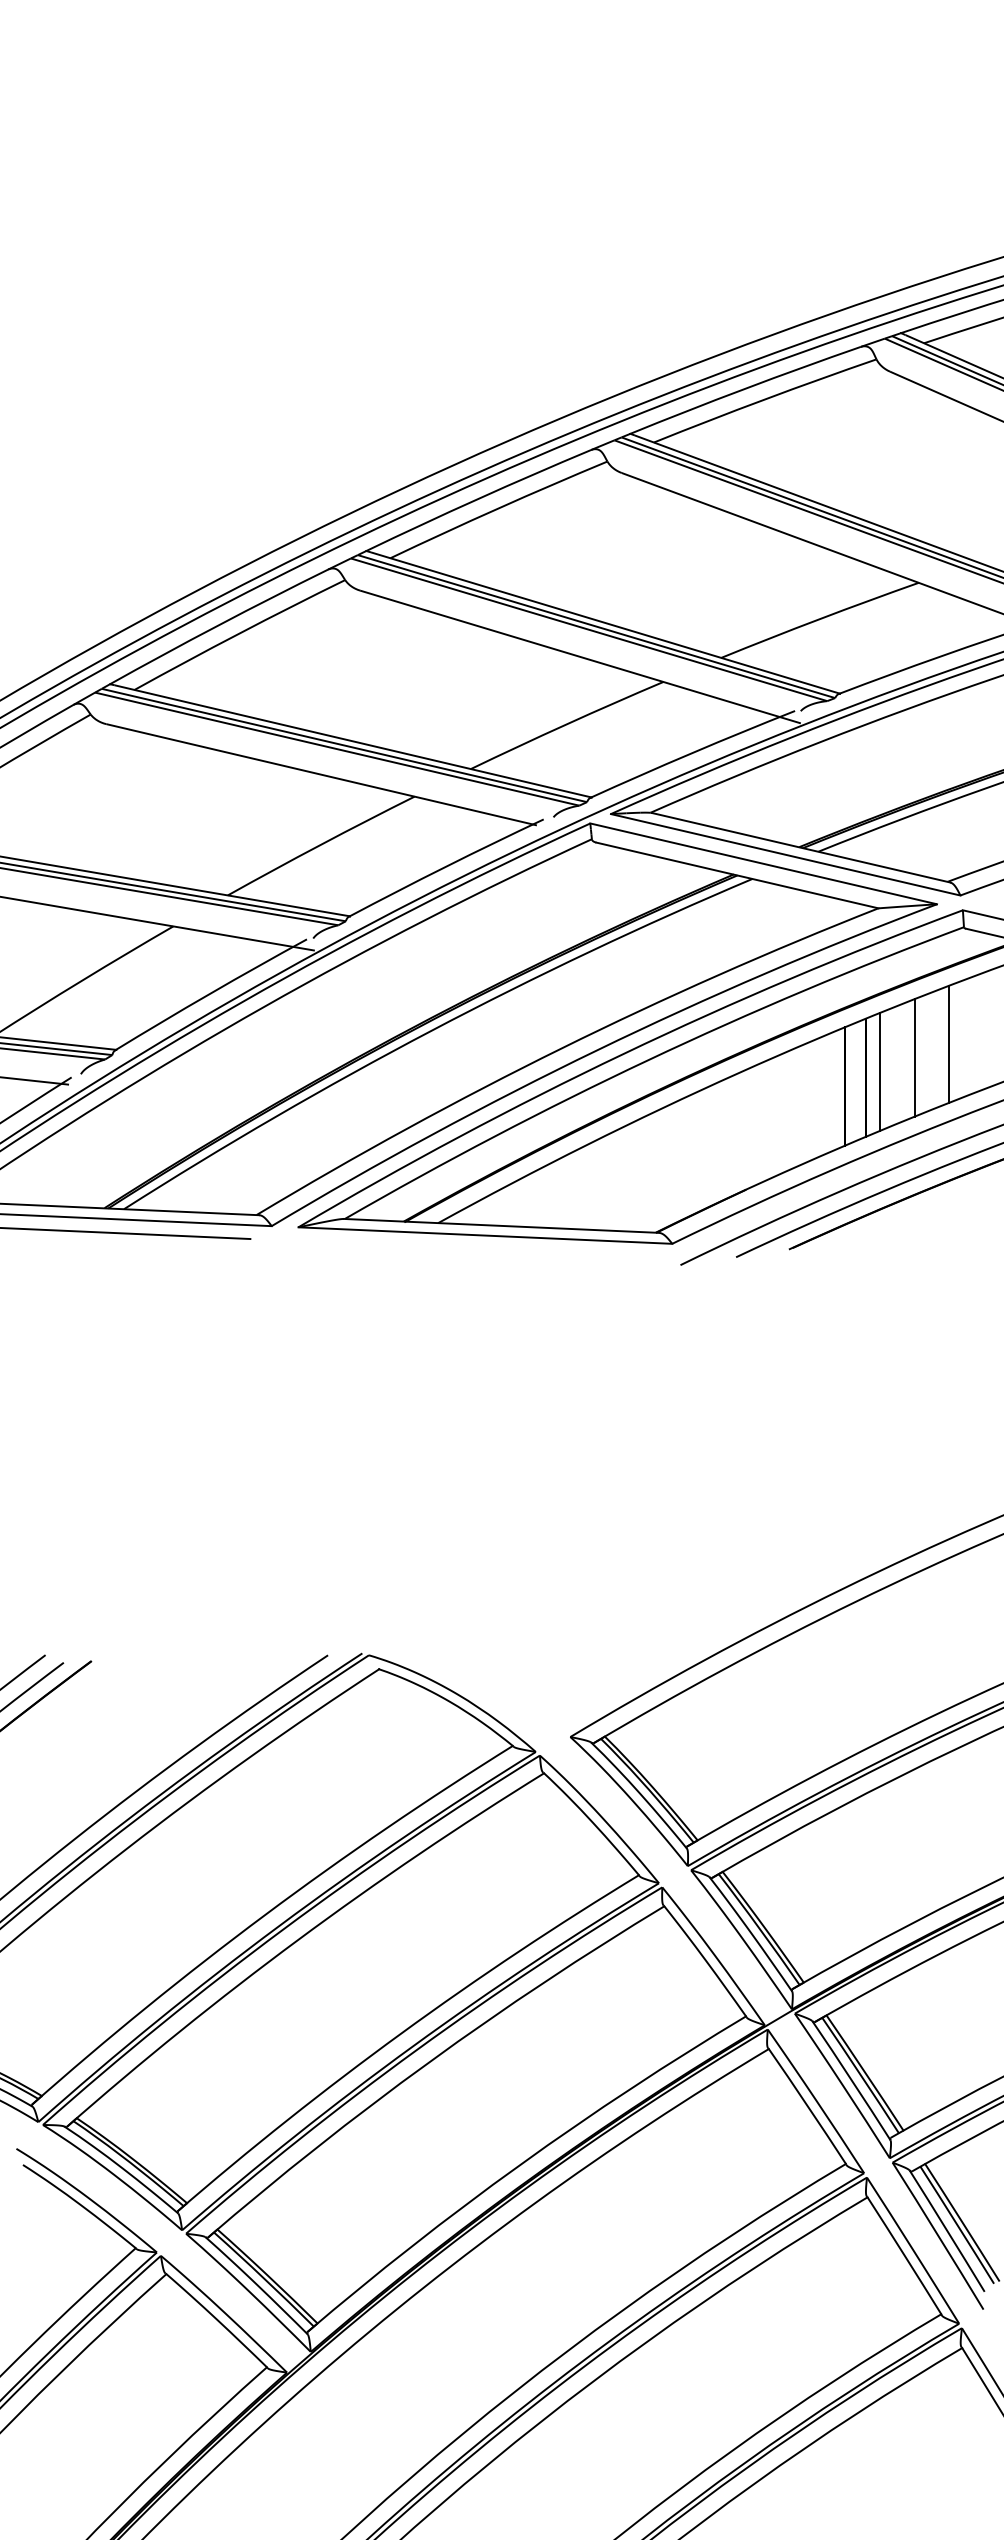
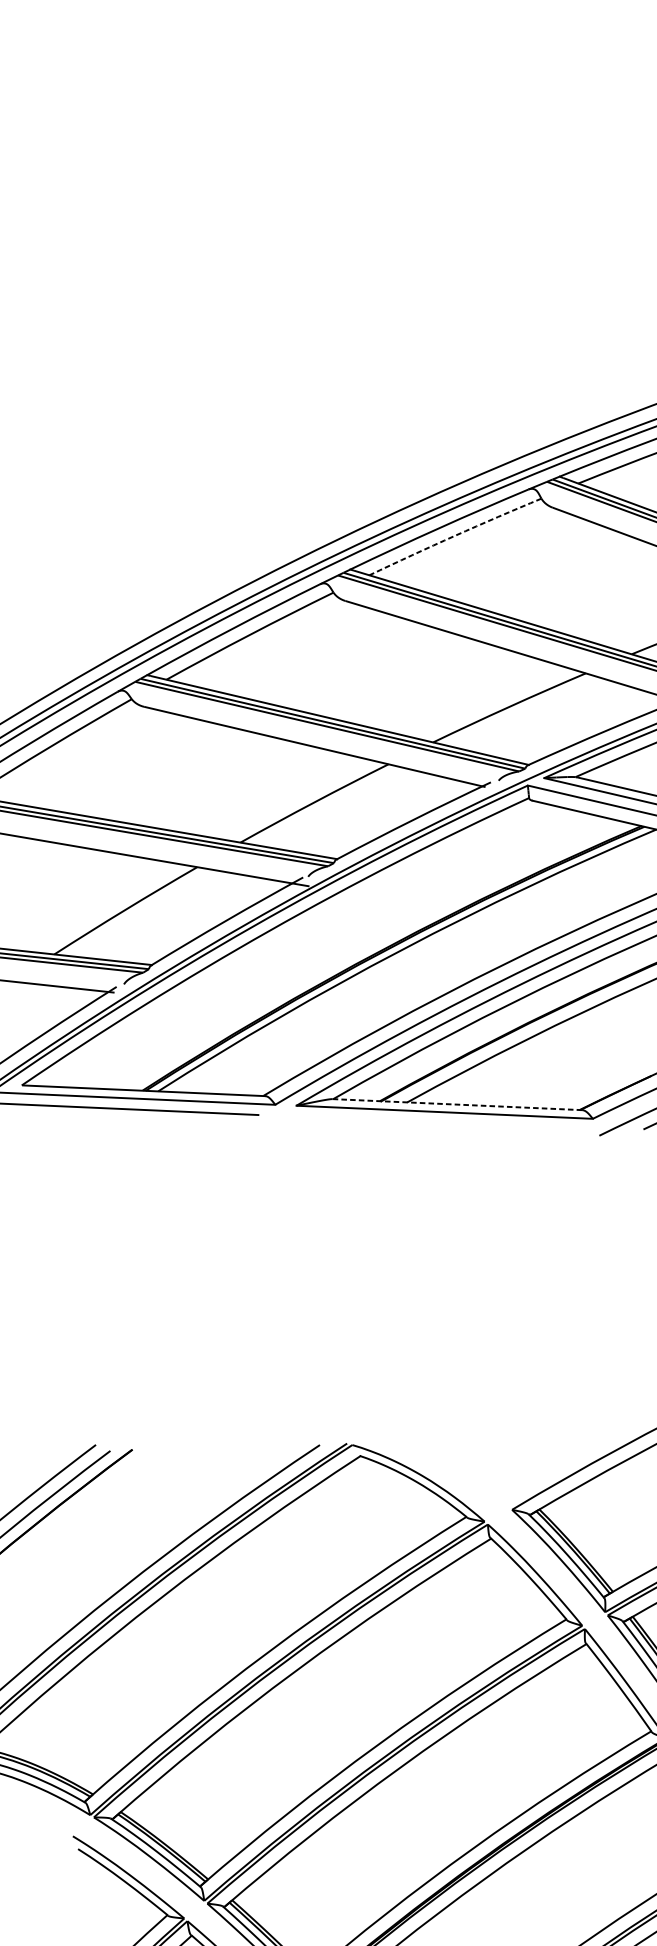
arc: (498, 508) -> (455, 535), solid -> dashed
line: (501, 1225) -> (457, 1104), solid -> dashed

